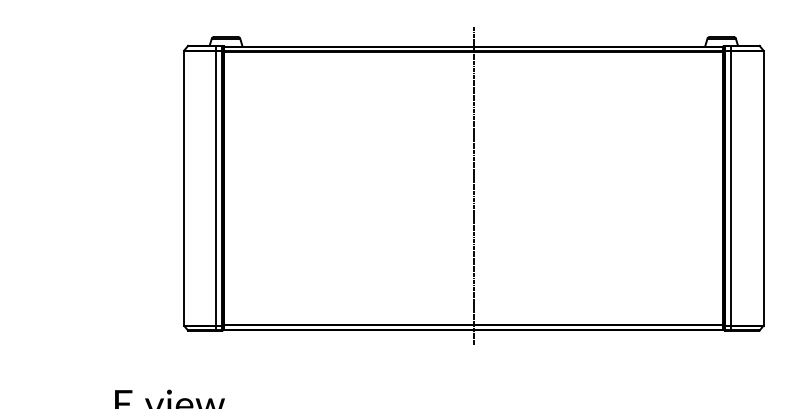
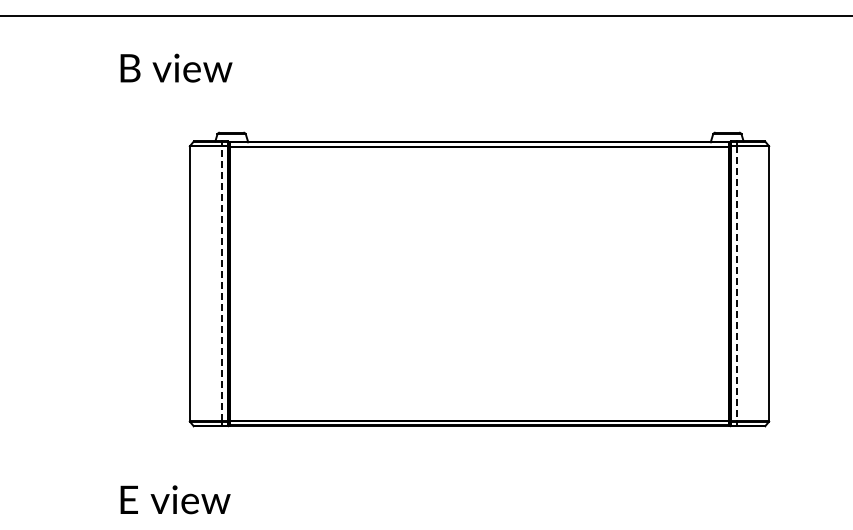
line: (473, 185) -> (479, 281), removed
line: (216, 187) -> (222, 283), solid -> dashed
line: (730, 188) -> (736, 284), solid -> dashed

